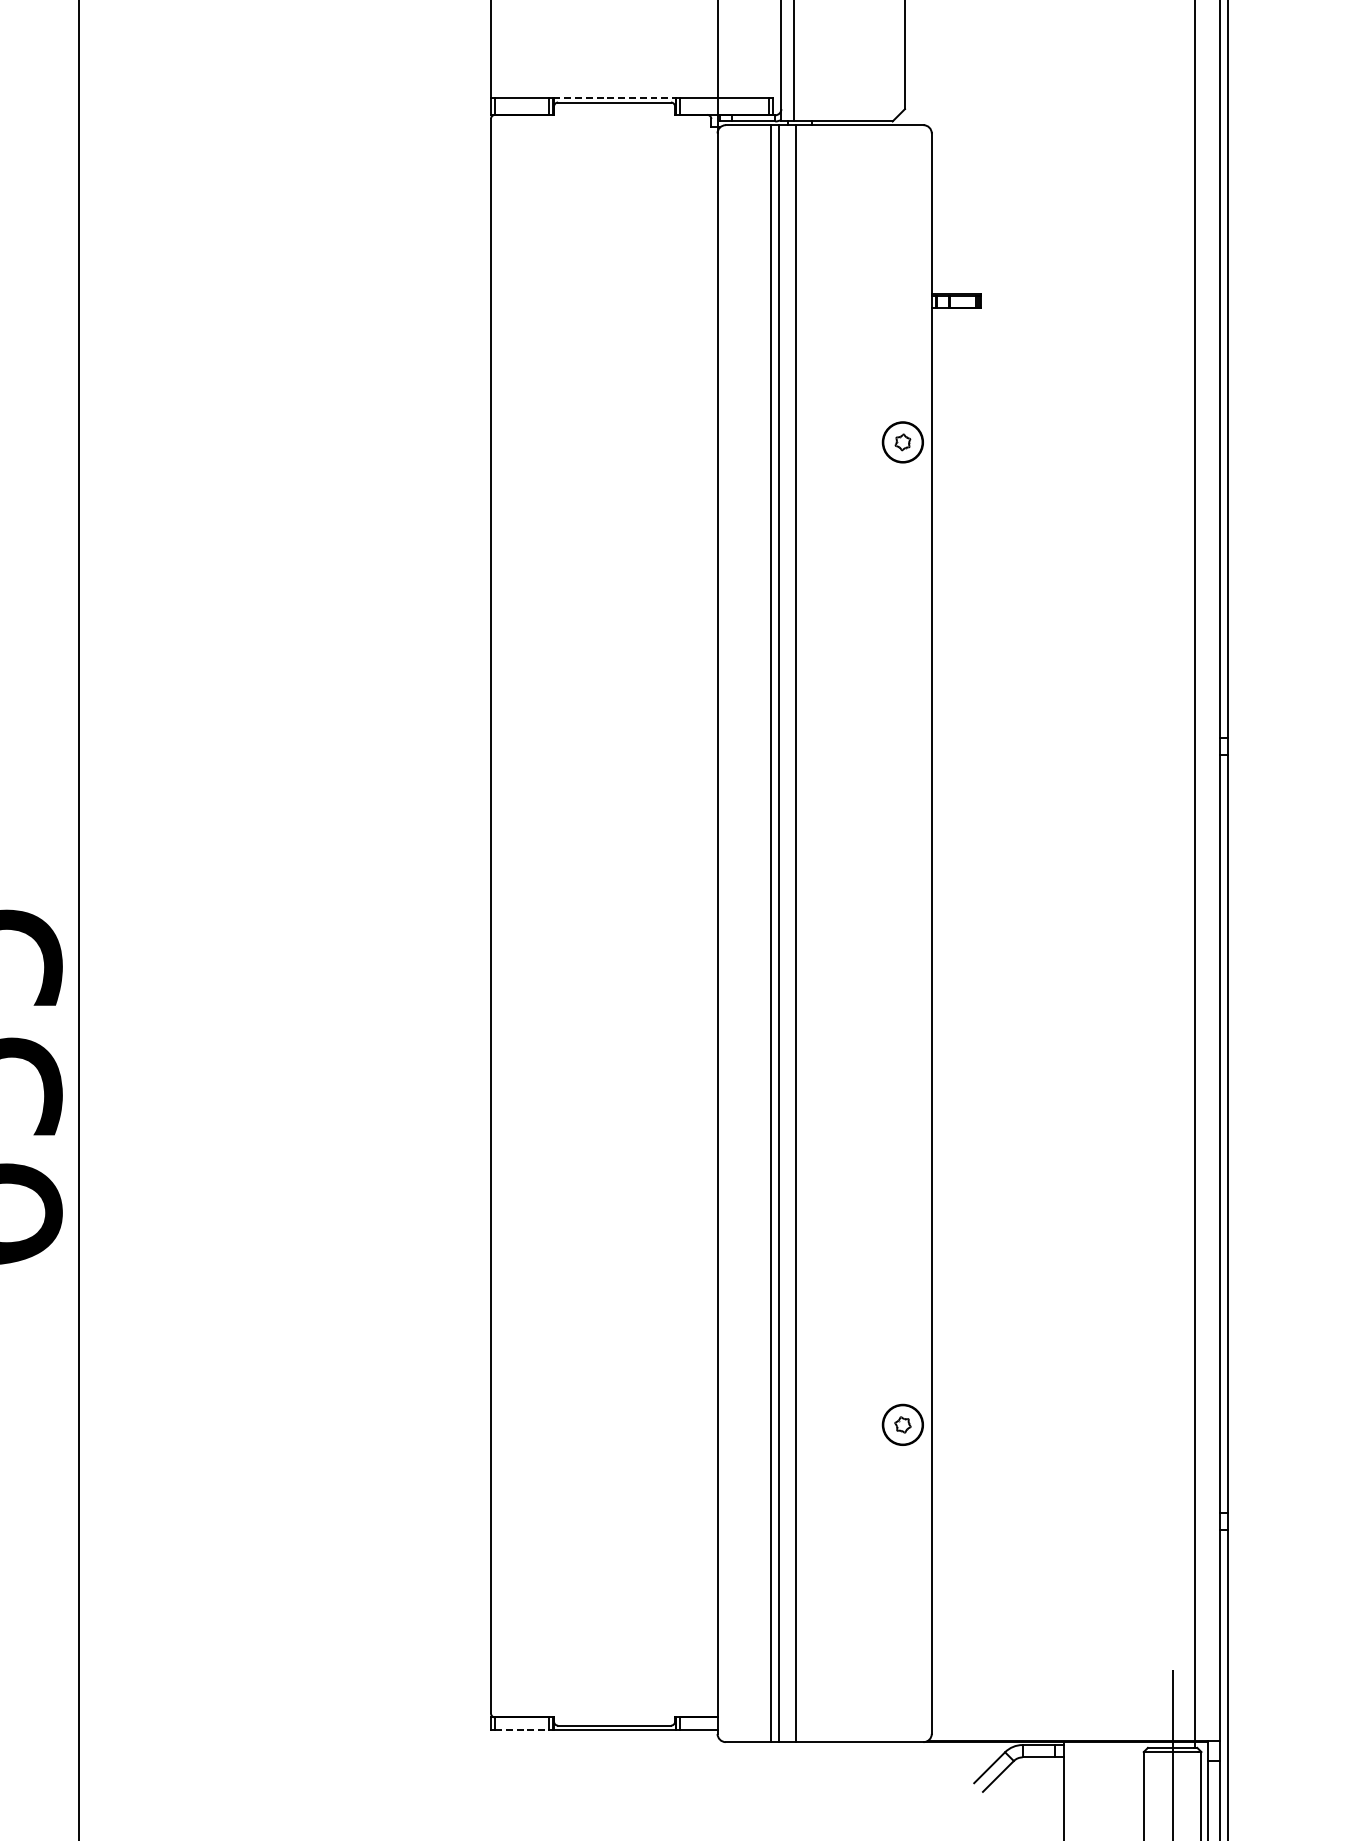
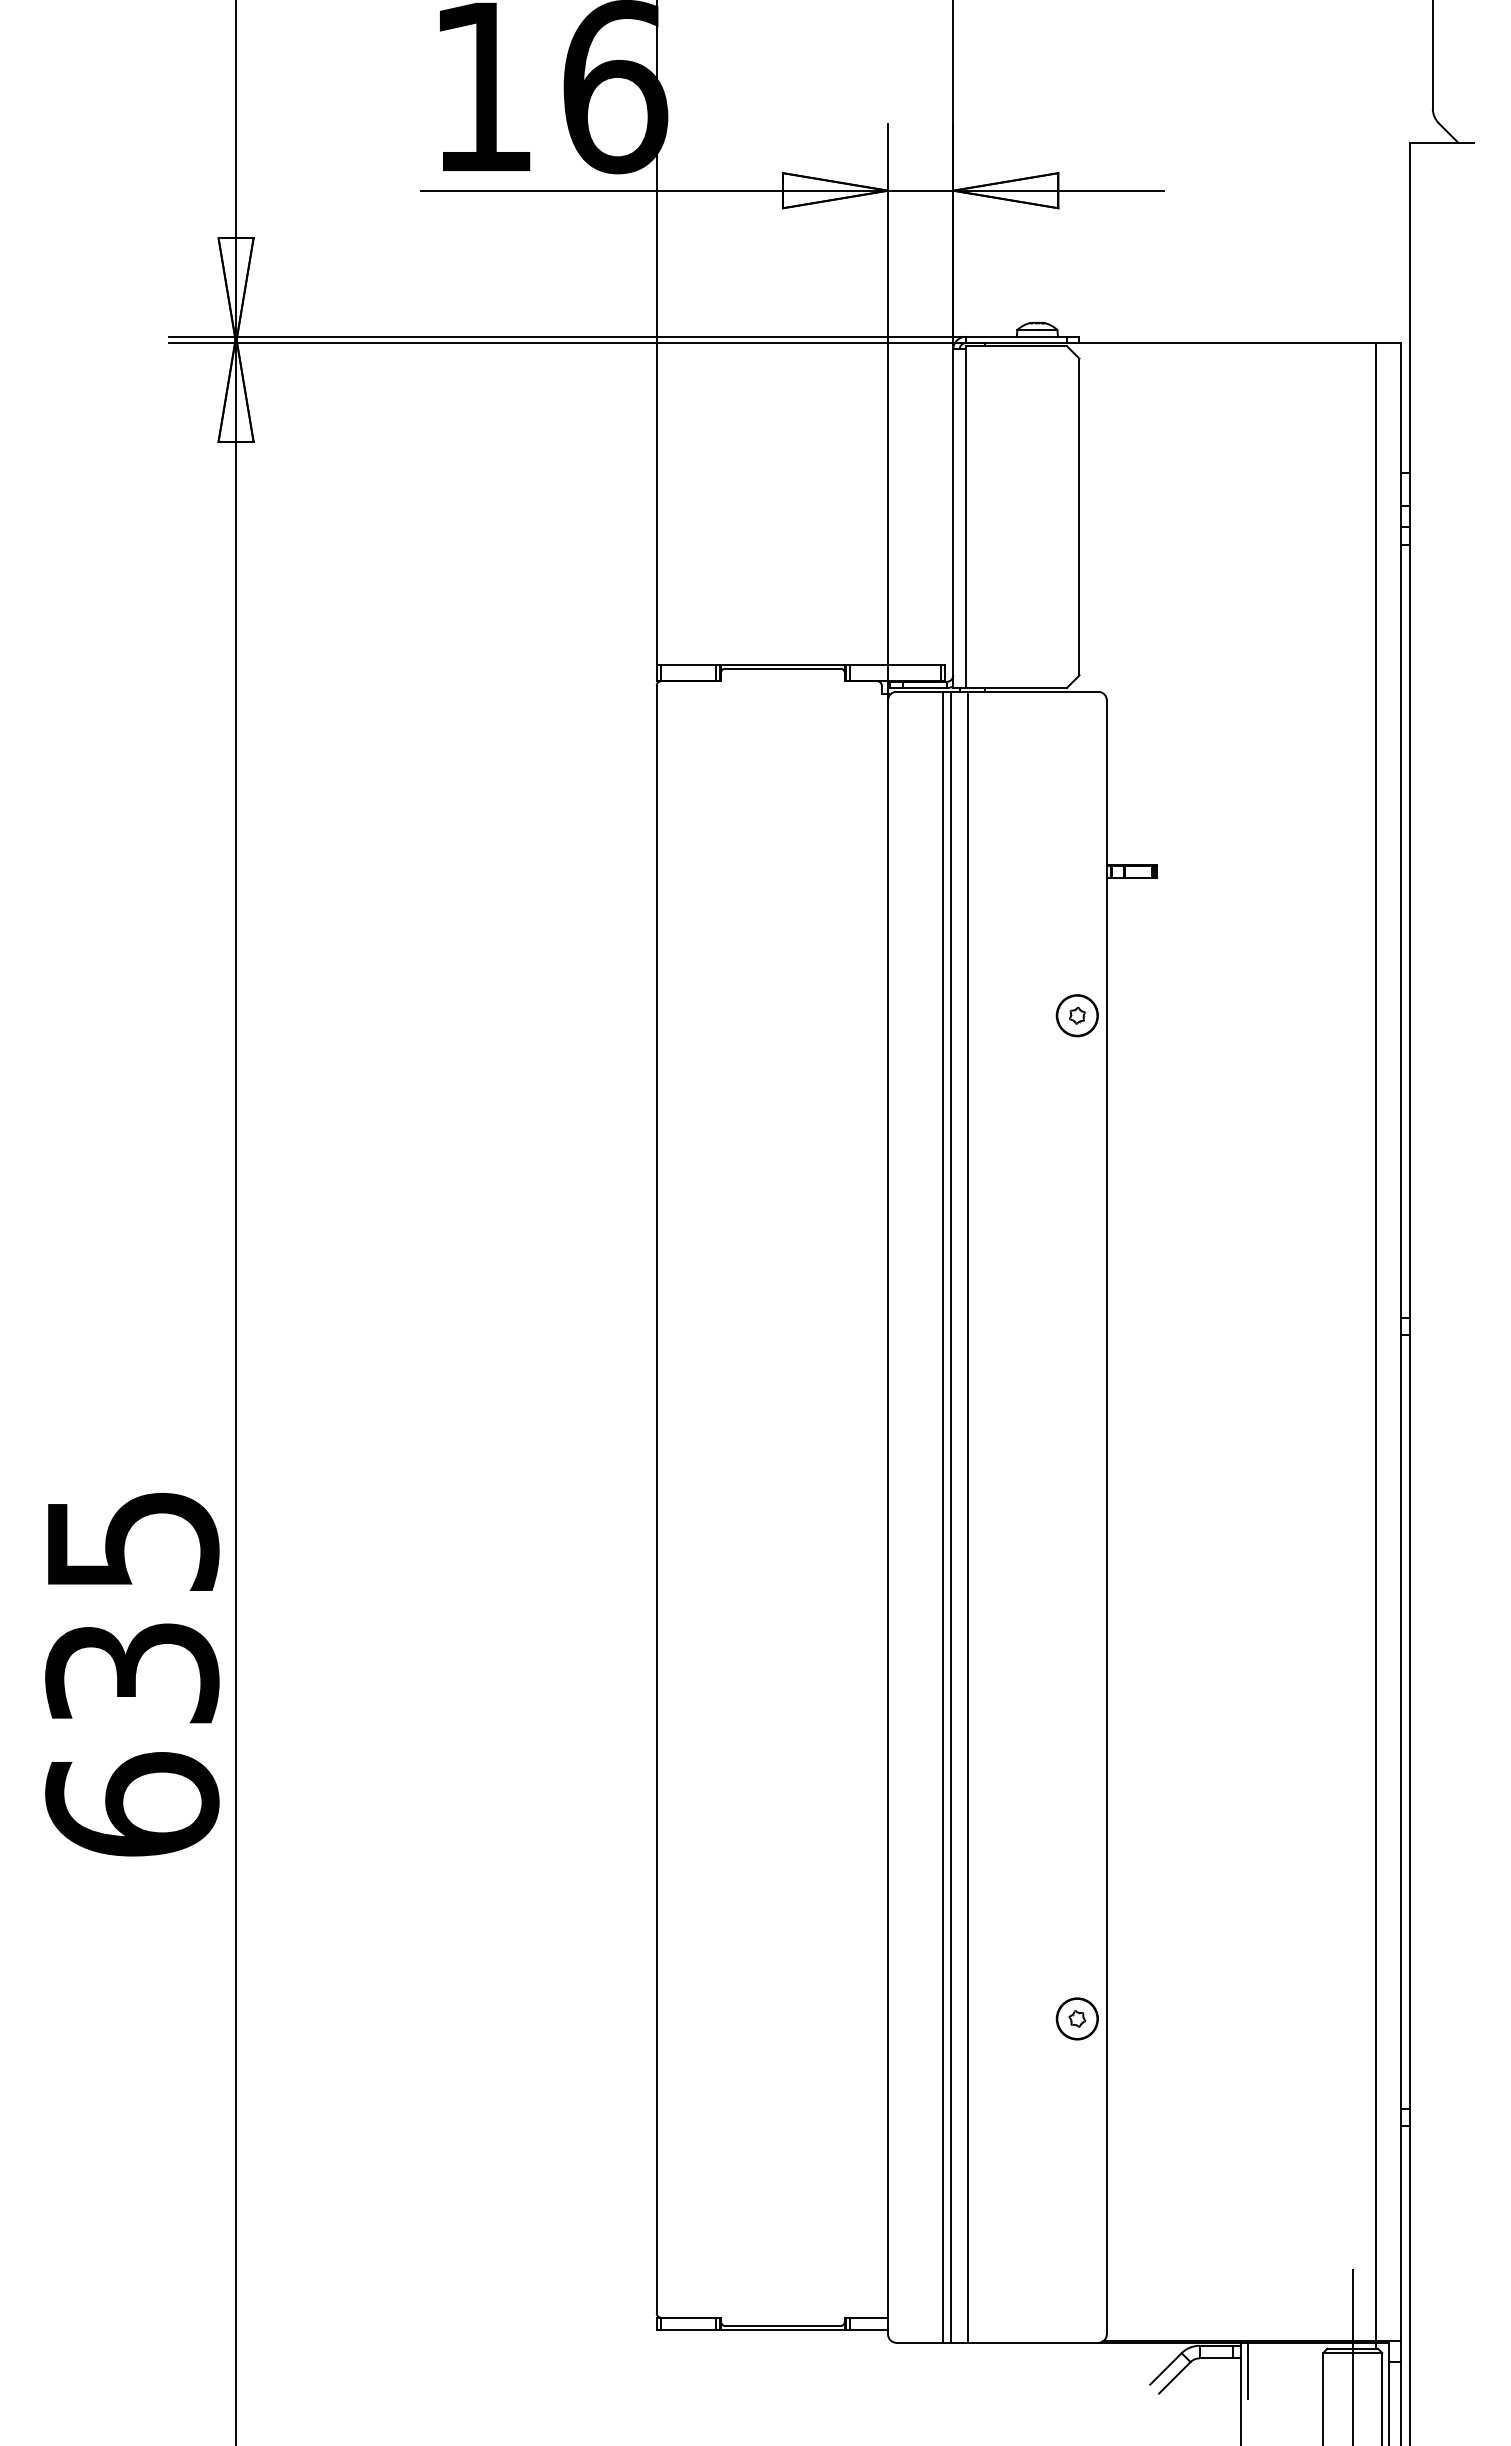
line: (615, 98) -> (783, 664), dashed -> solid
line: (522, 1730) -> (688, 2330), dashed -> solid
line: (1069, 1769) -> (1247, 2370), added

